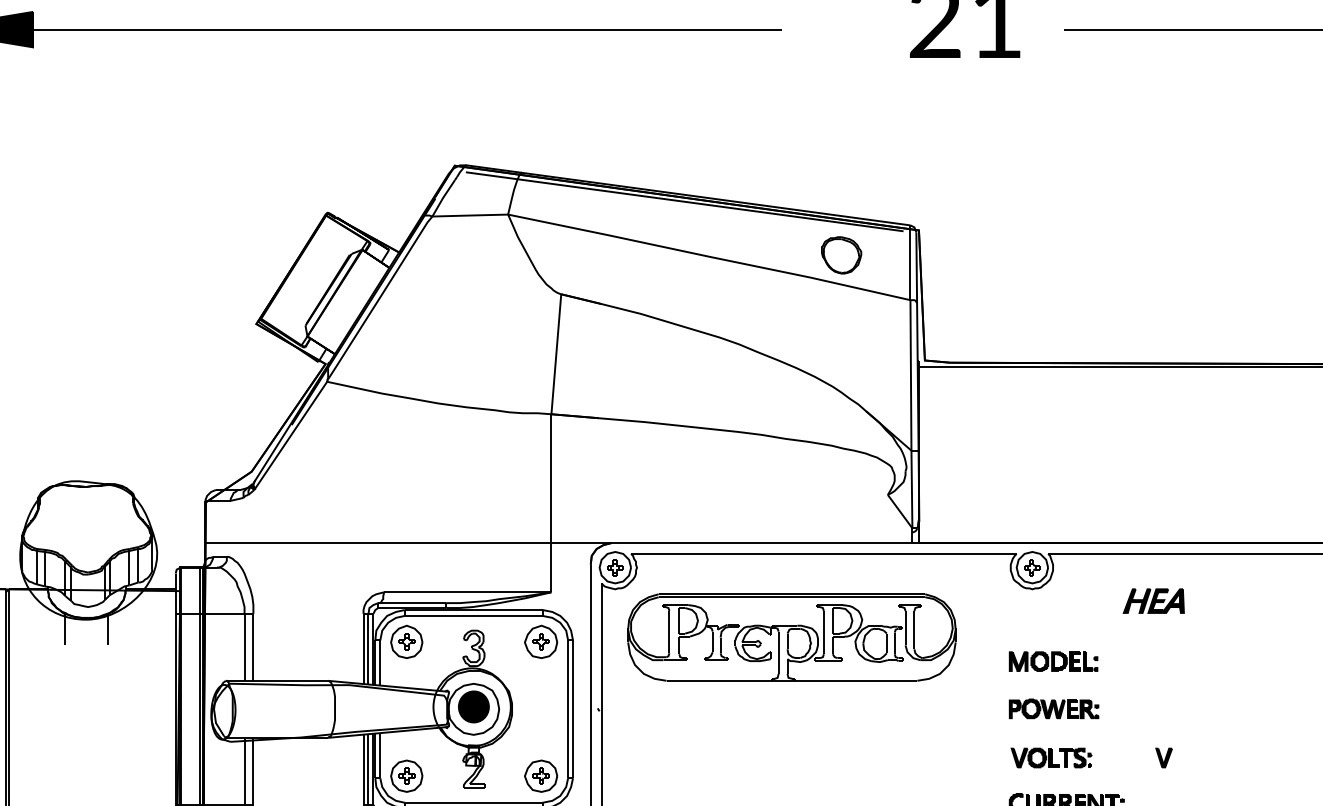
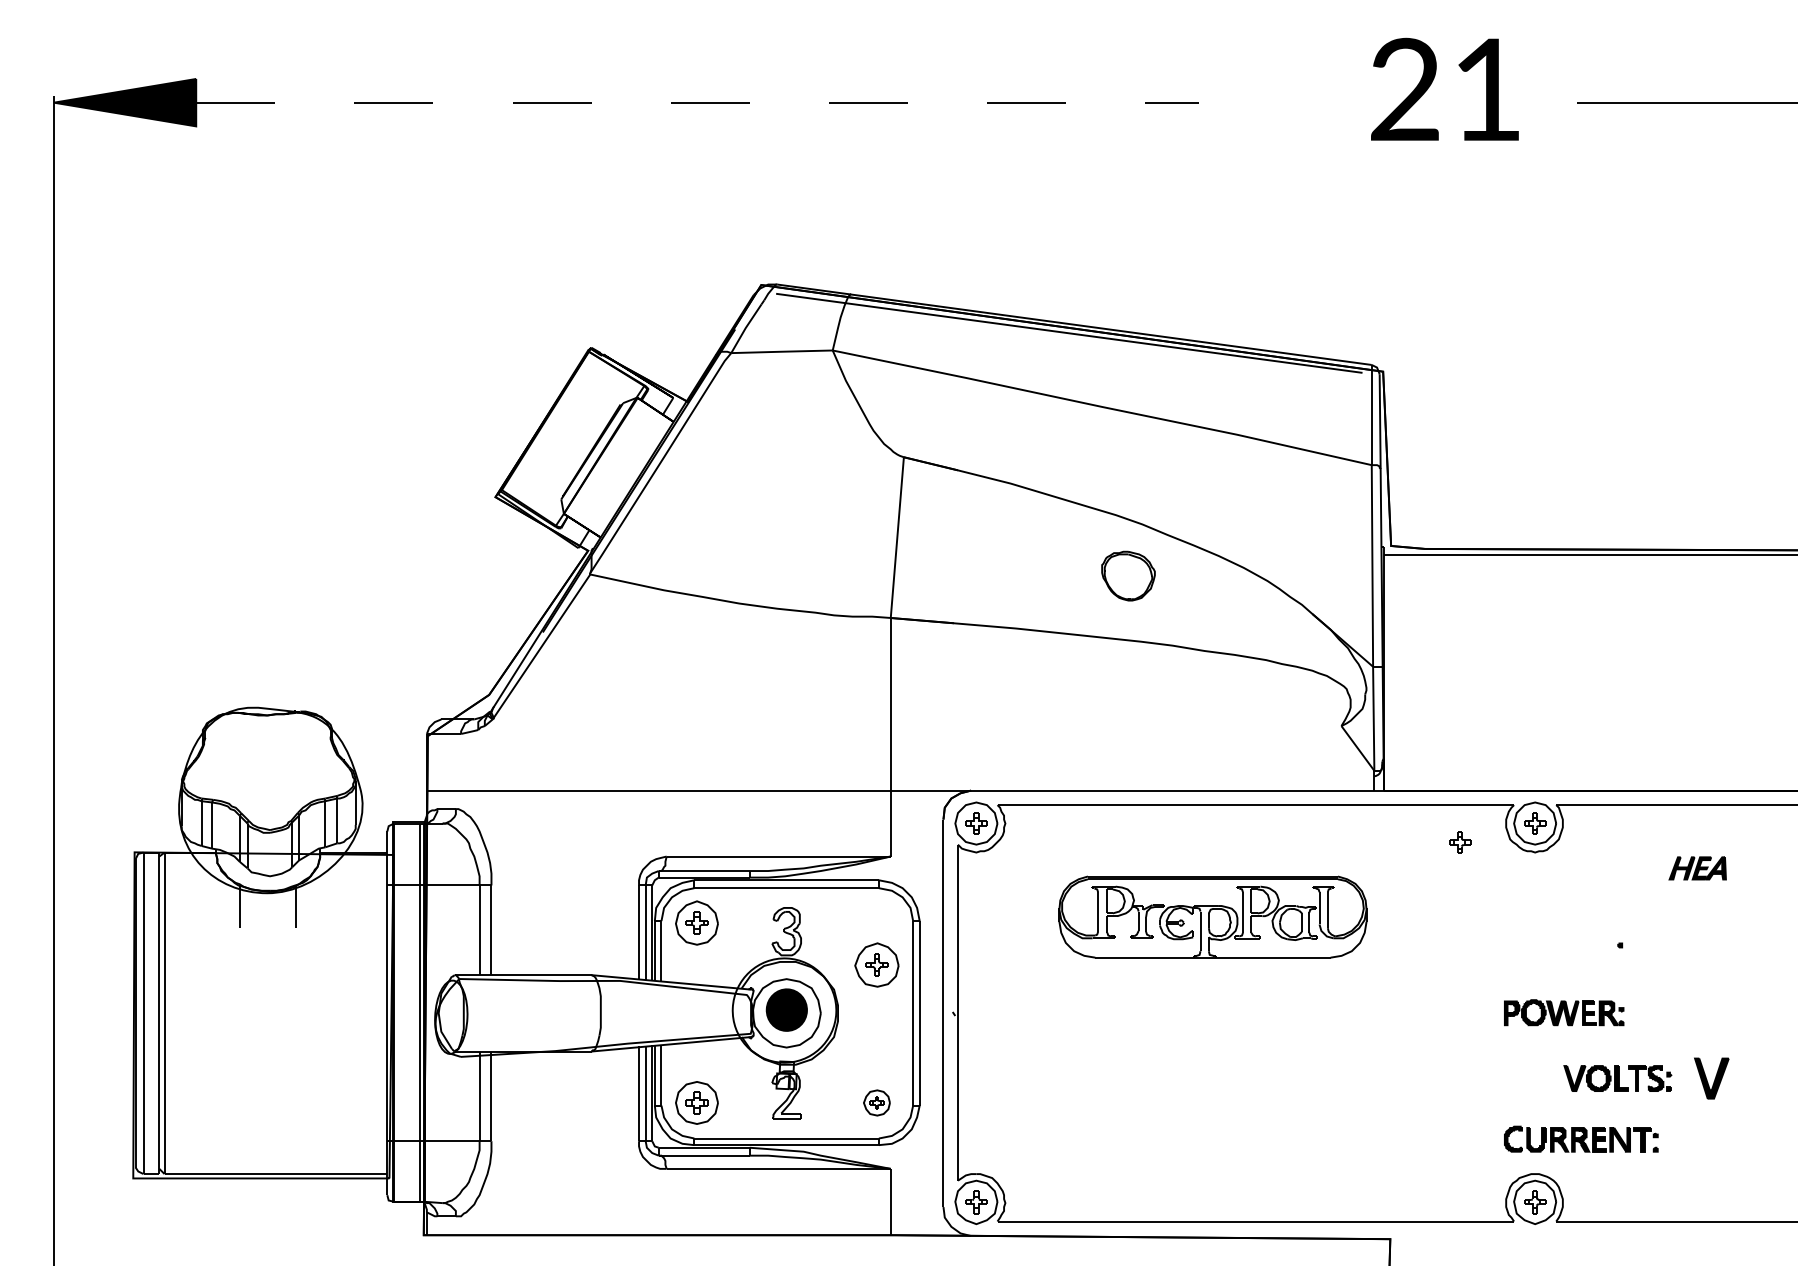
line: (407, 29) -> (698, 102), solid -> dashed
part: (841, 254) -> (1128, 575), moved
part: (976, 581) -> (1460, 842), added
part: (1153, 601) -> (1697, 868), size x0.7
part: (791, 637) -> (1212, 916), size x0.7
part: (540, 641) -> (876, 964), moved
part: (1053, 661) -> (1563, 949), removed
part: (1051, 757) -> (1617, 1078), moved
part: (1164, 757) -> (1711, 1078), size x1.6
part: (540, 775) -> (876, 1102), size x0.6

